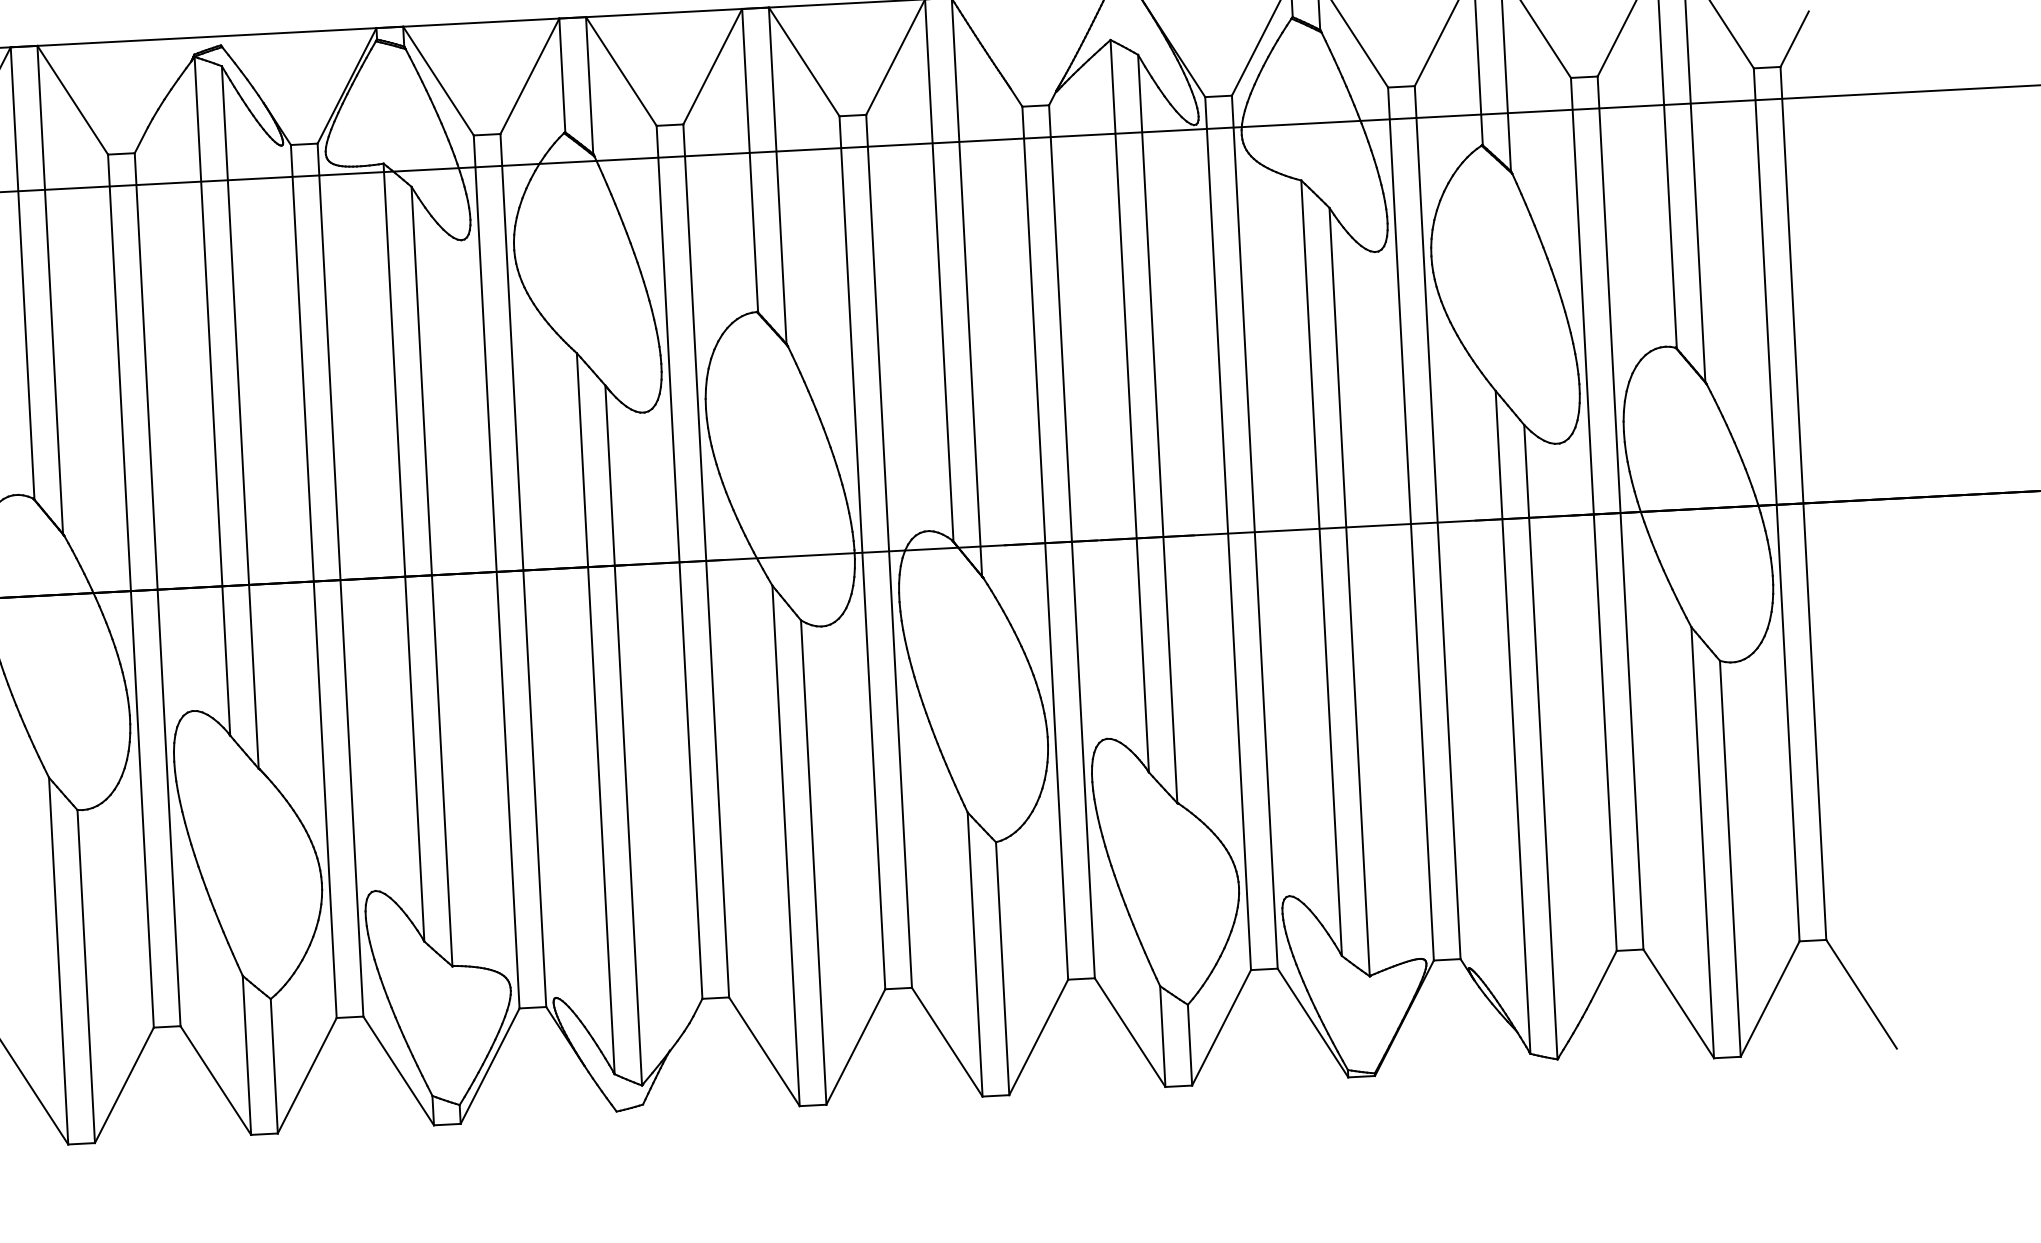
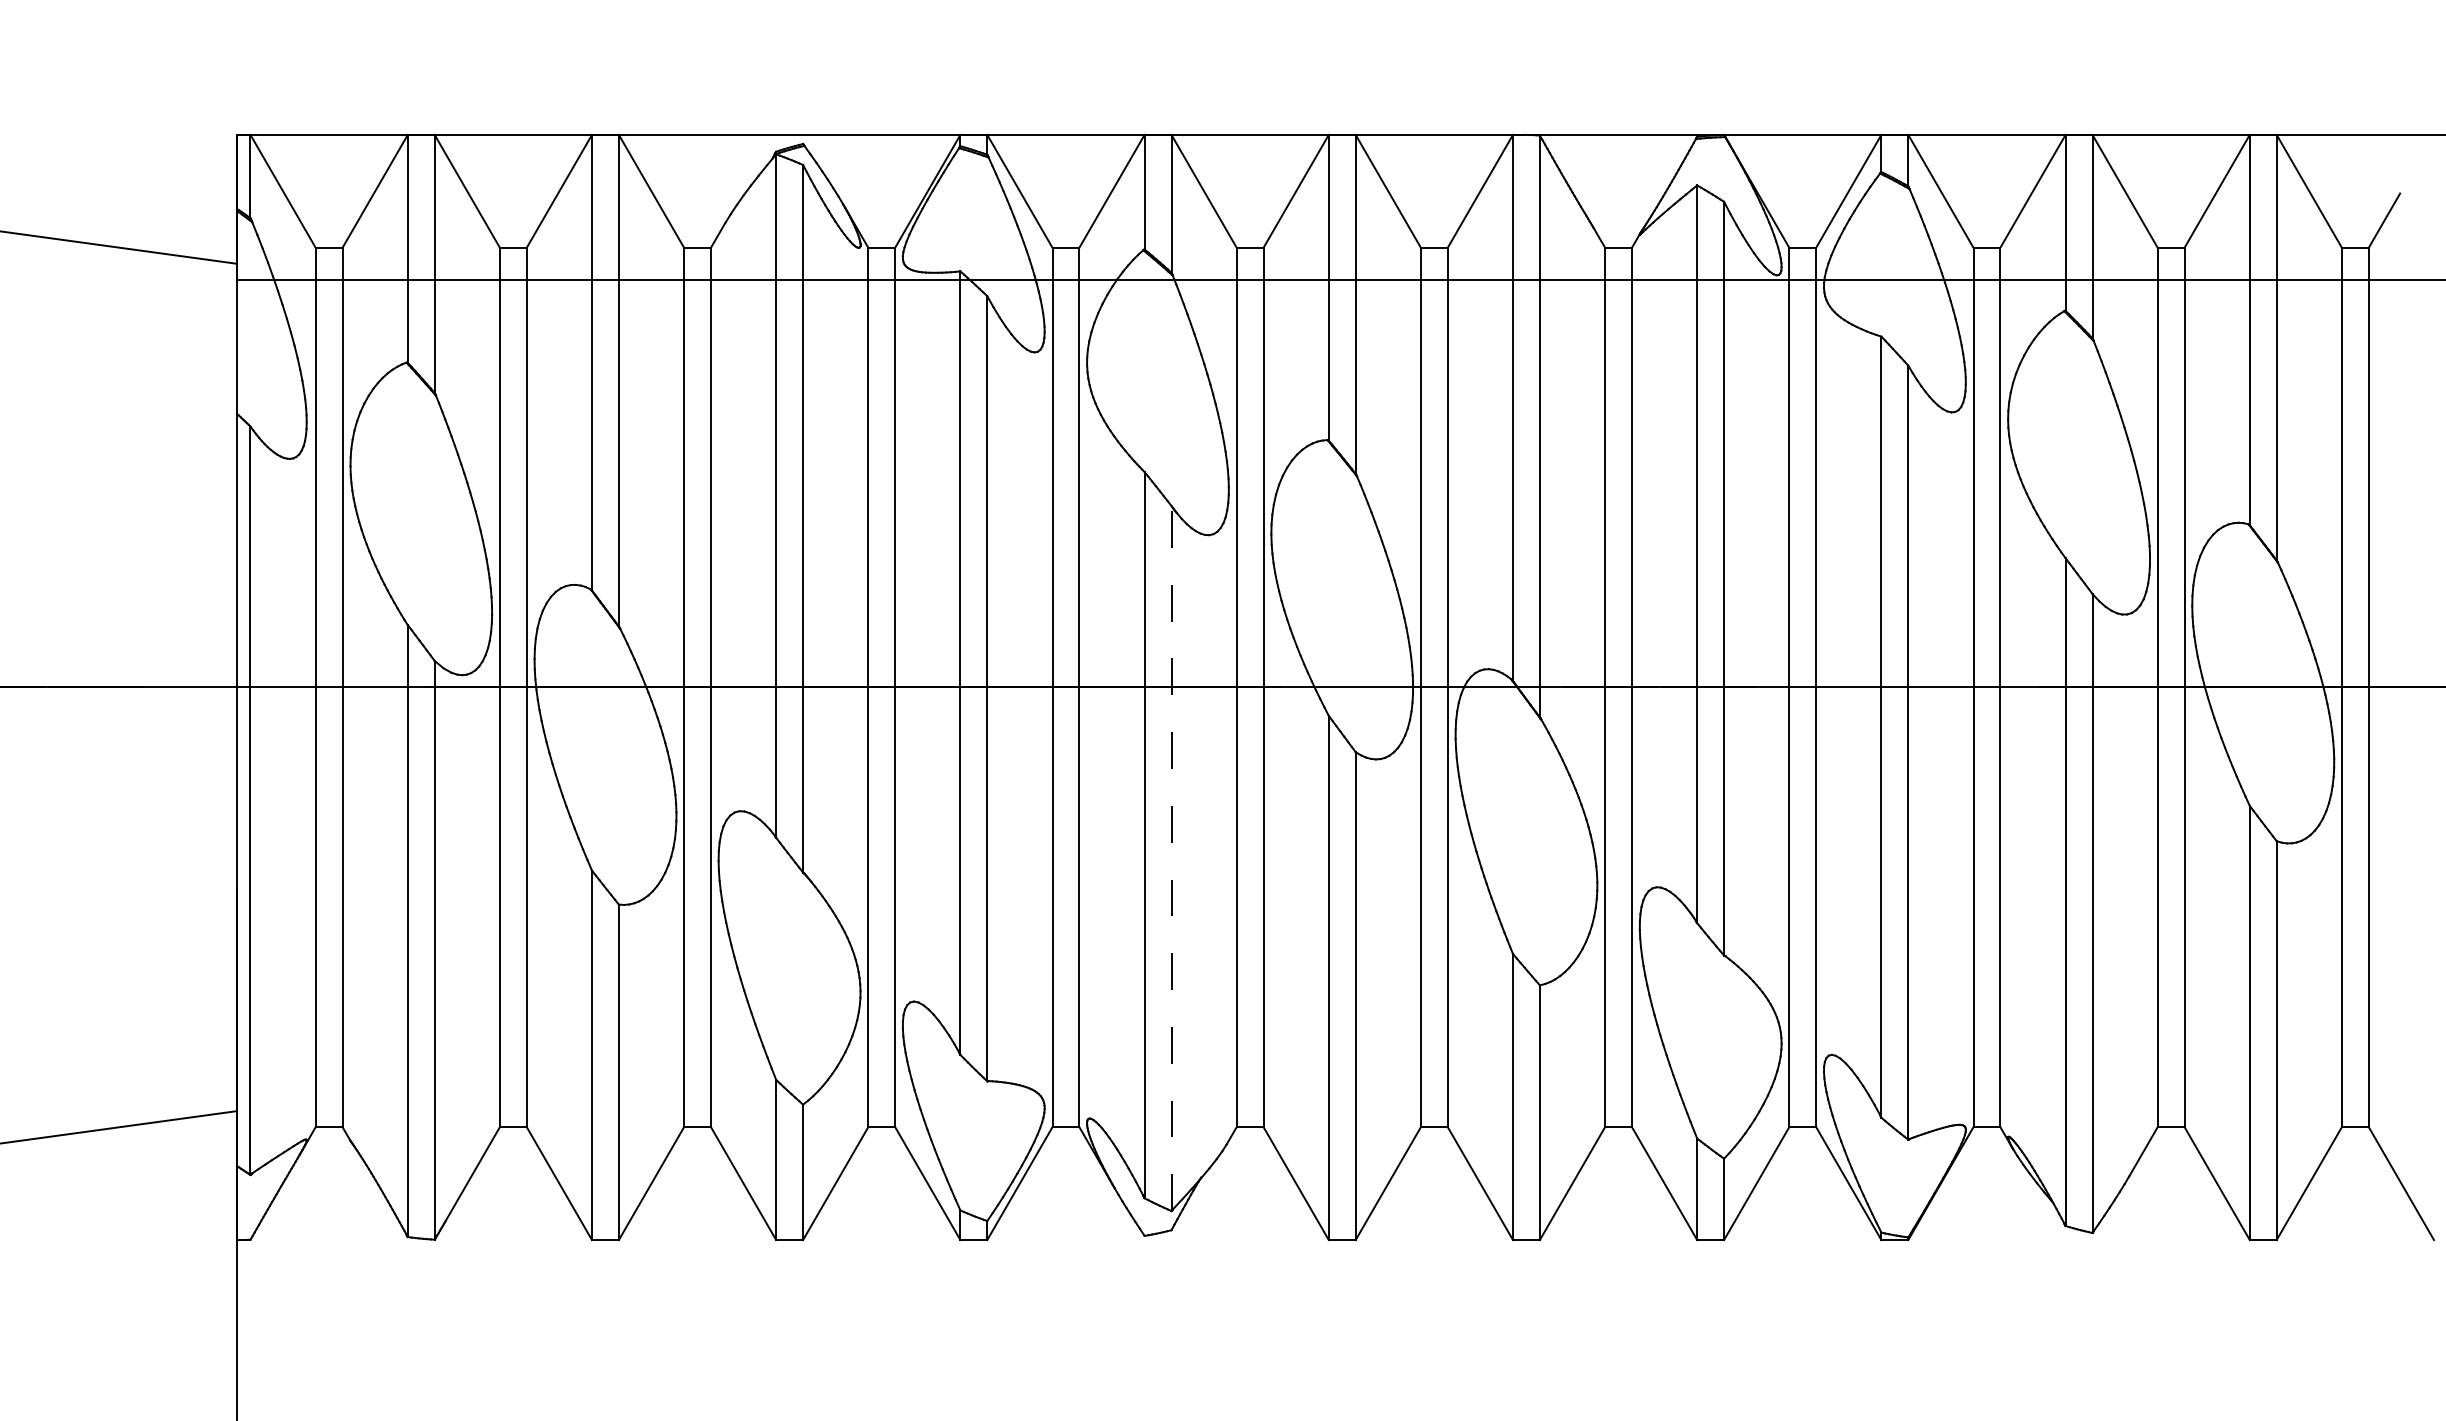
line: (623, 735) -> (1171, 858), solid -> dashed

